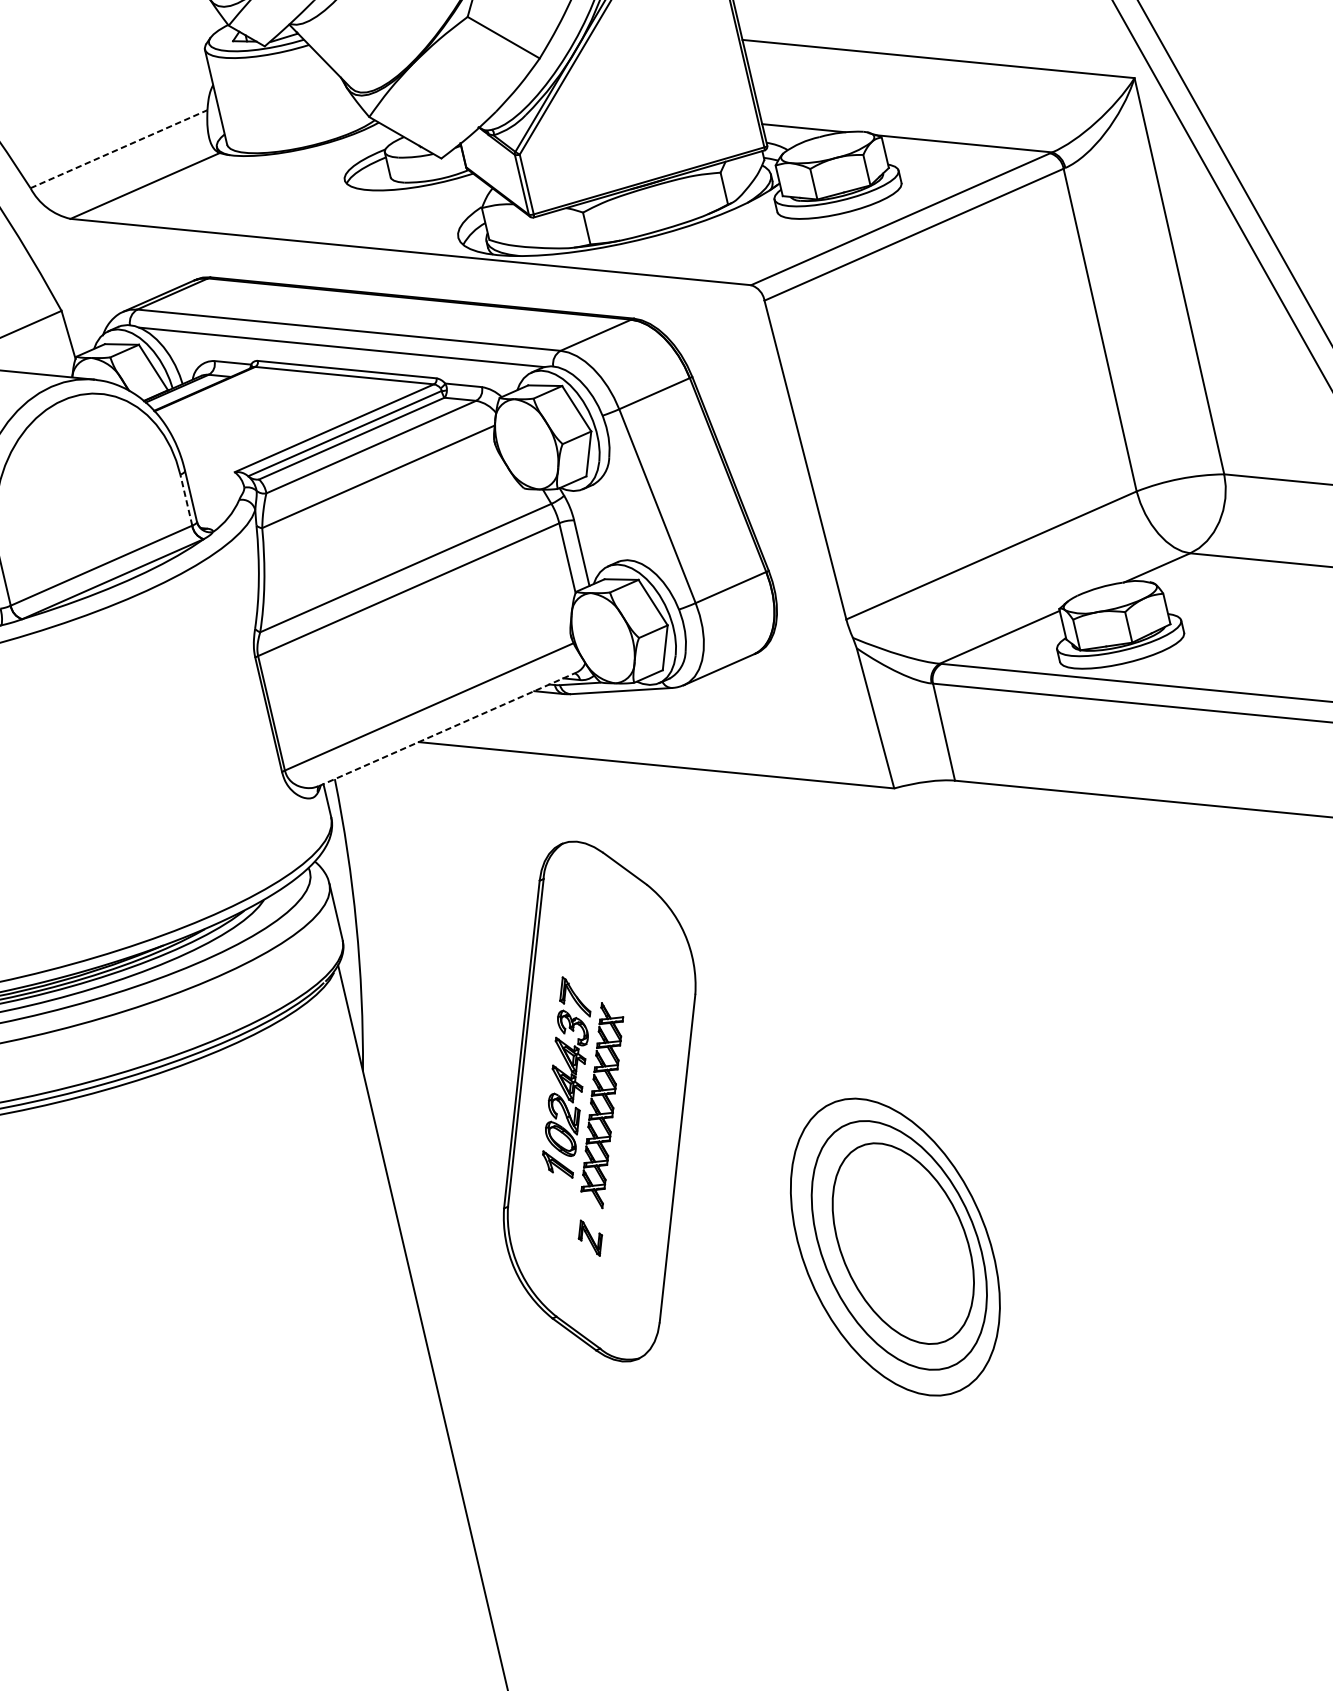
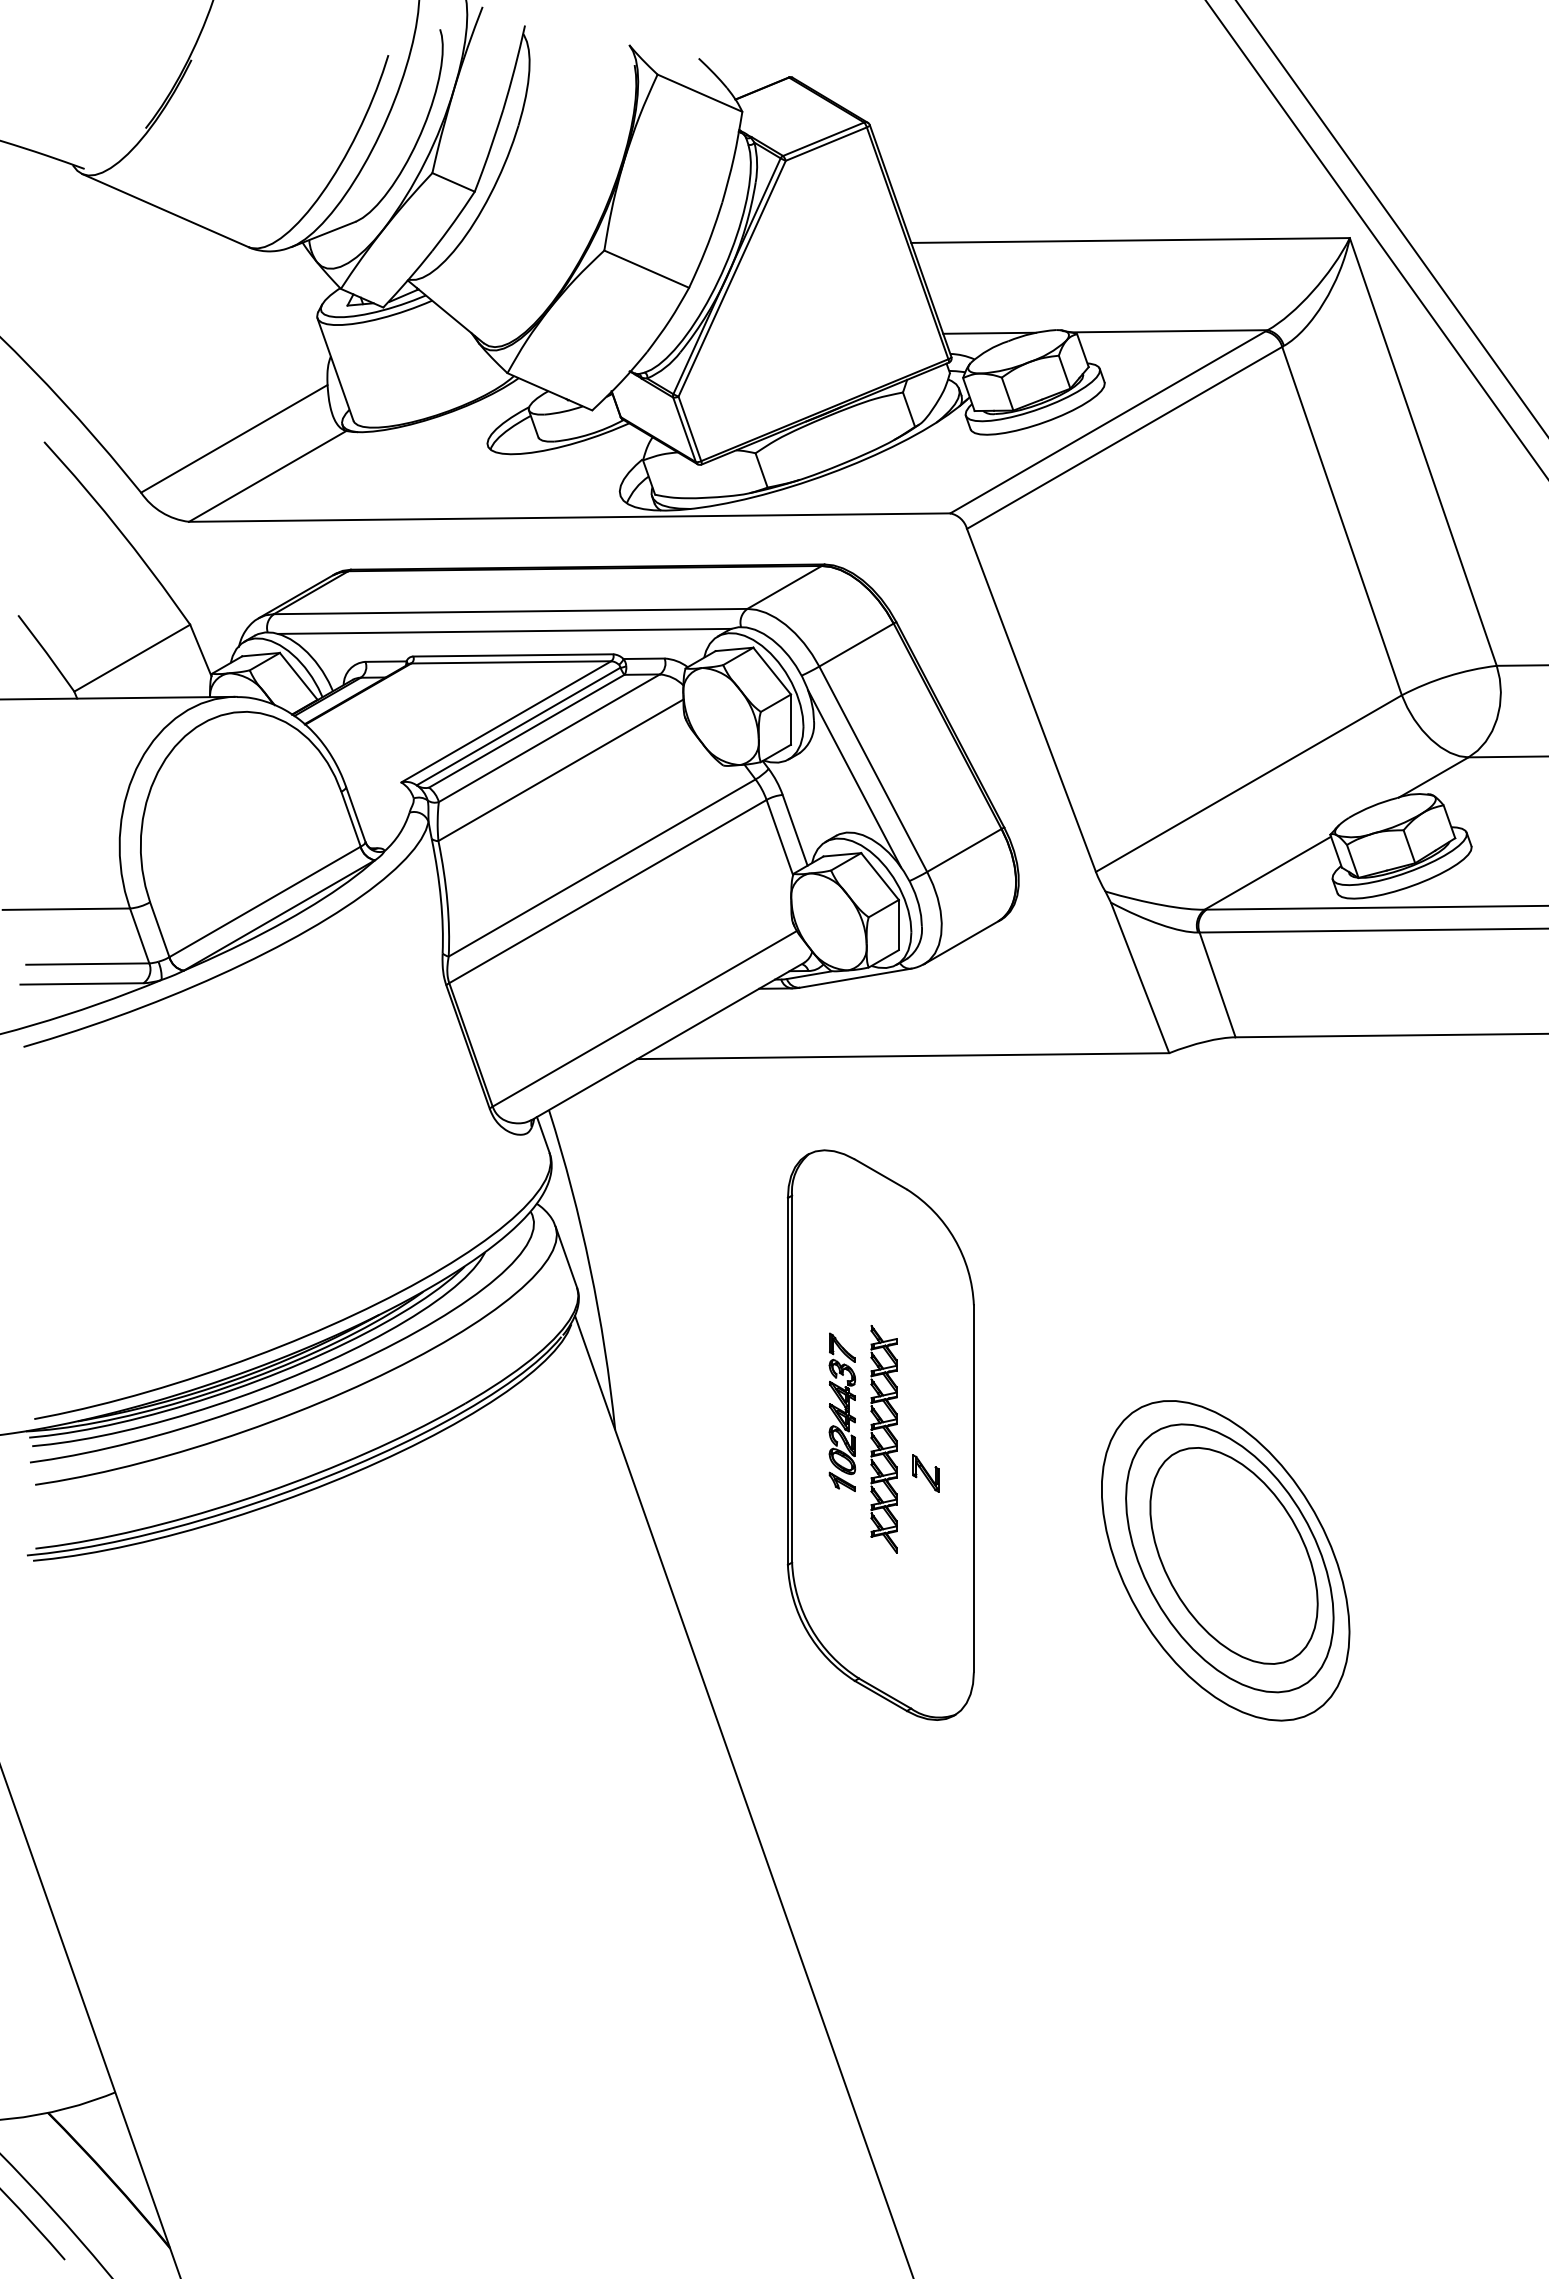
line: (119, 148) -> (234, 438), dashed -> solid
line: (185, 499) -> (350, 818), dashed -> solid
line: (639, 512) -> (854, 778), added
line: (448, 729) -> (668, 1041), dashed -> solid
part: (567, 1076) -> (842, 1411), size x0.71
part: (589, 1238) -> (925, 1473), moved

